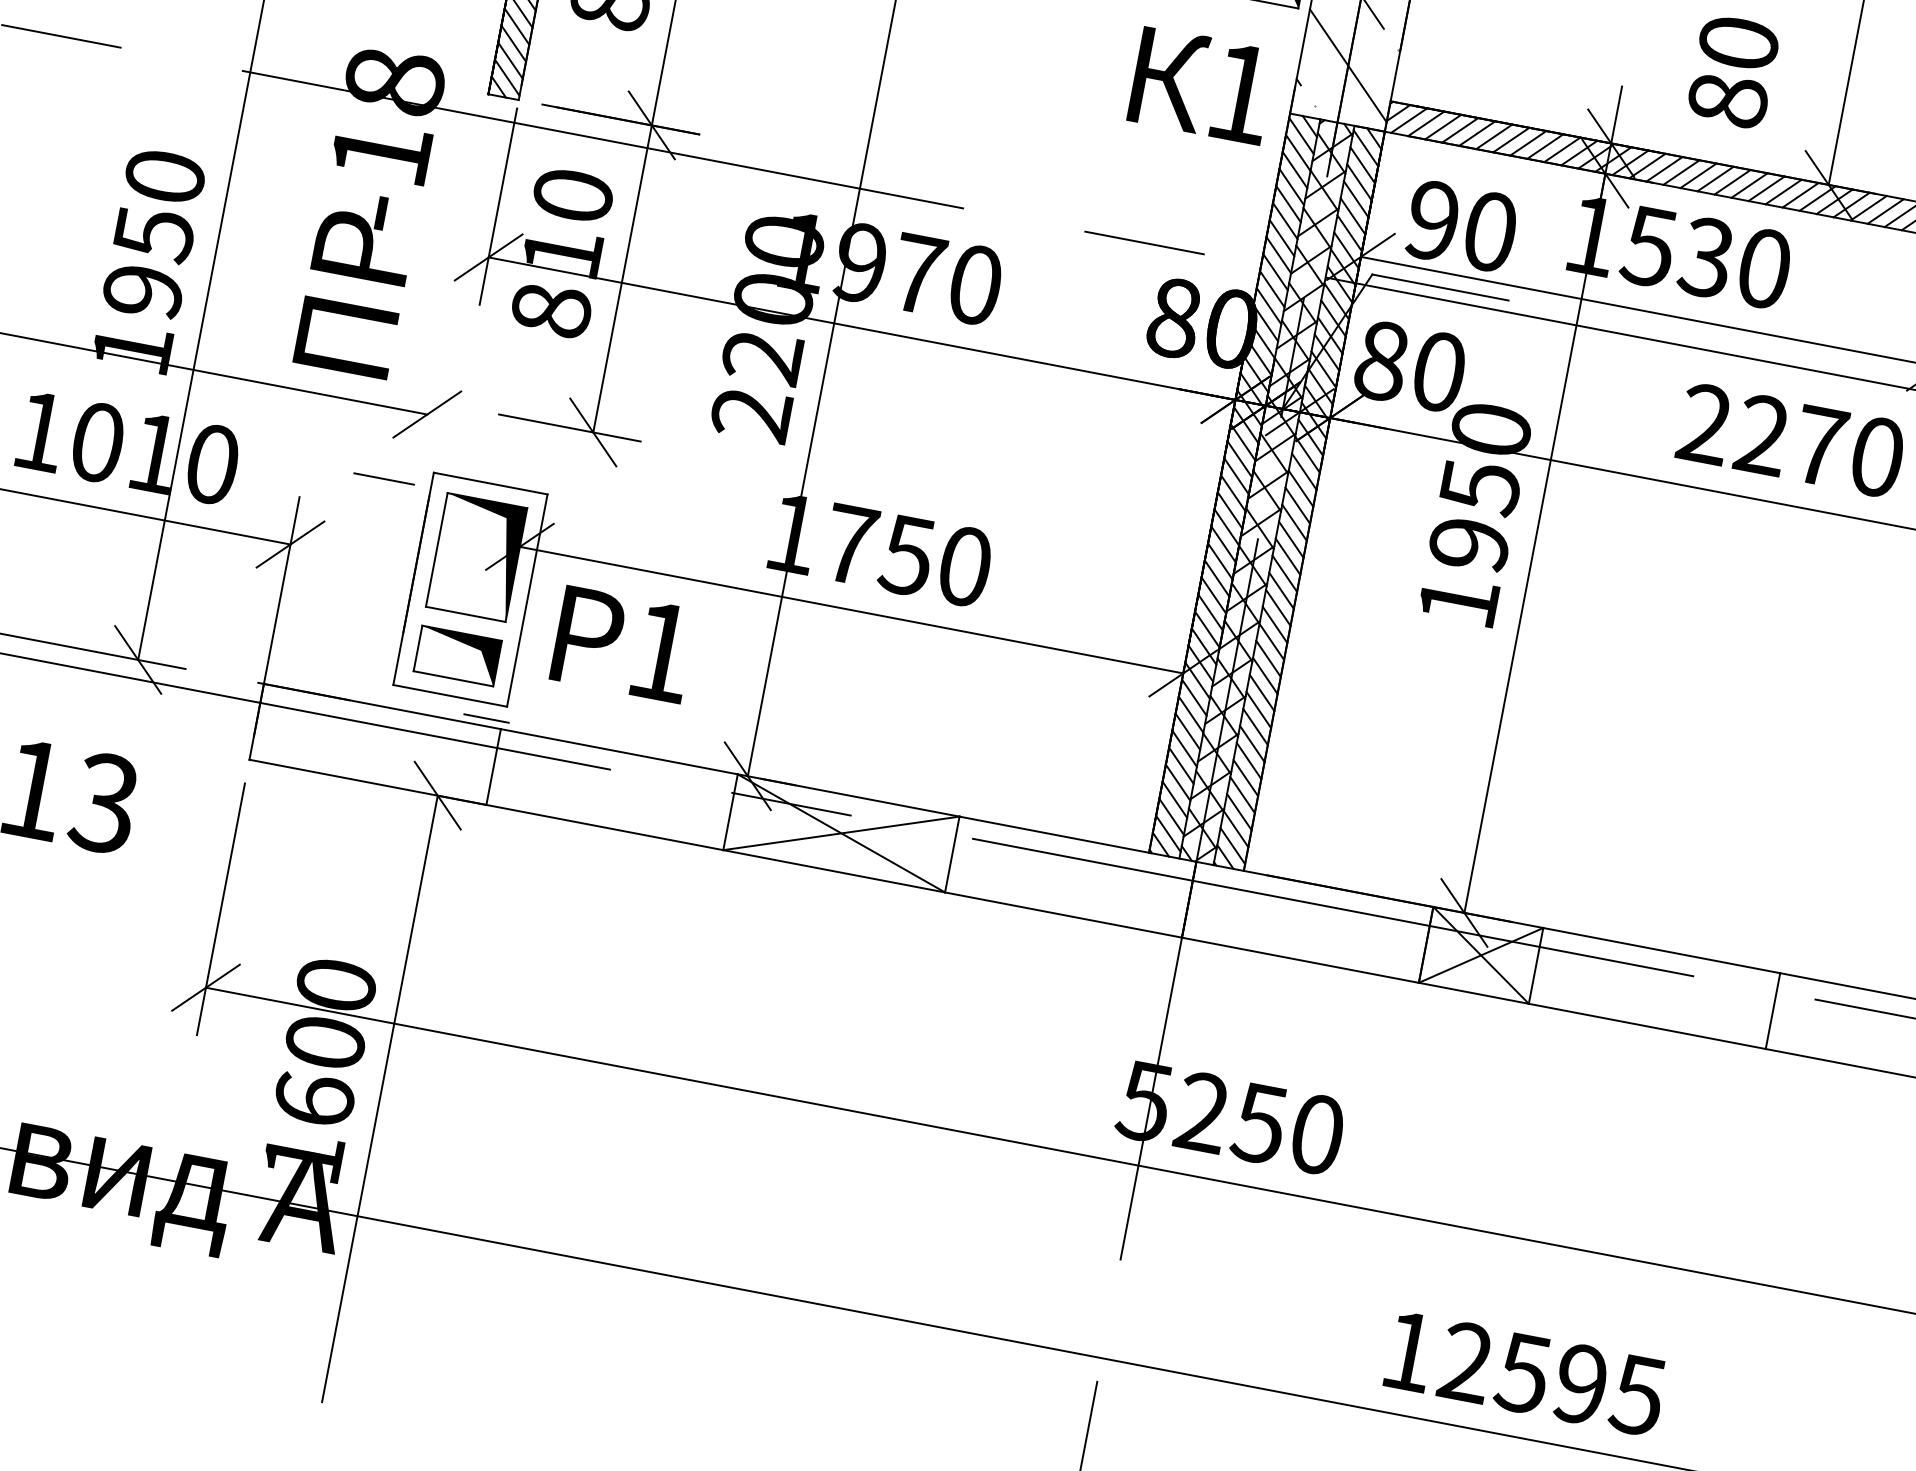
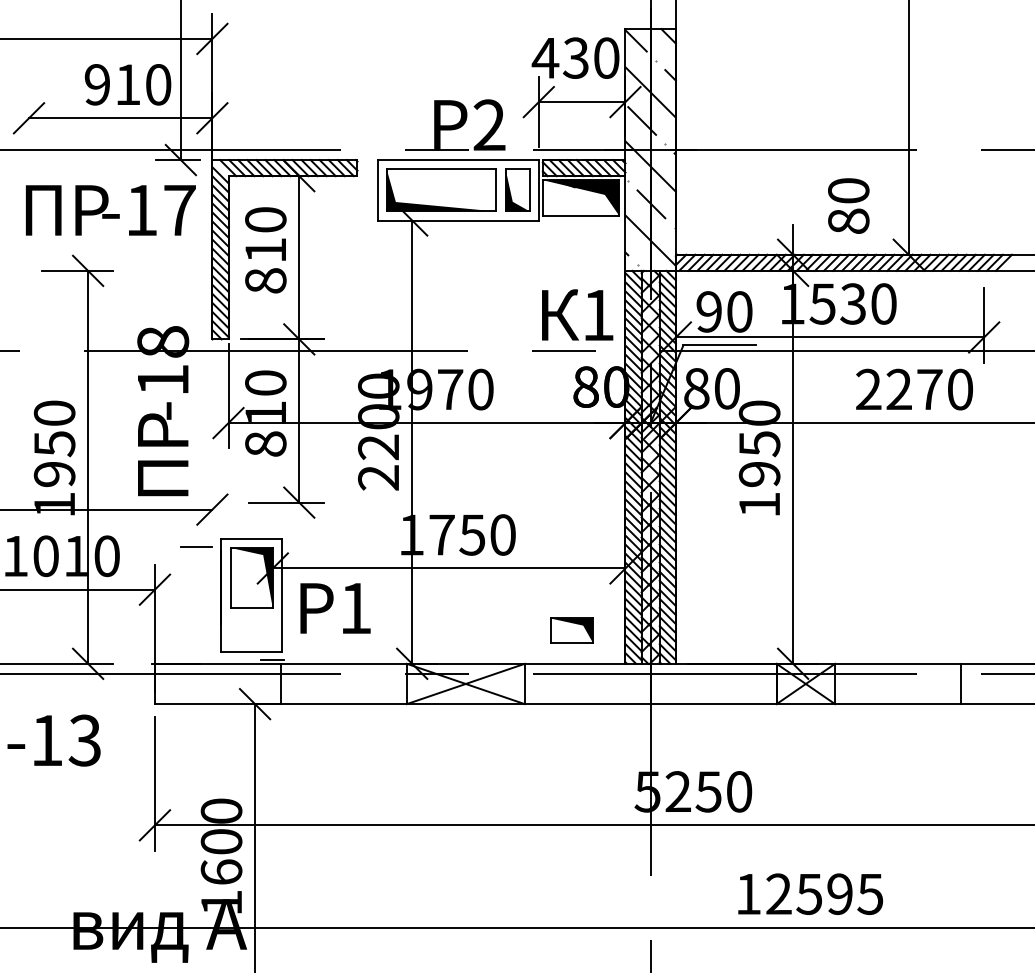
text: (1202, 84) -> (577, 314), moved
part: (457, 655) -> (571, 630), moved
text: (1525, 1372) -> (810, 893), moved

